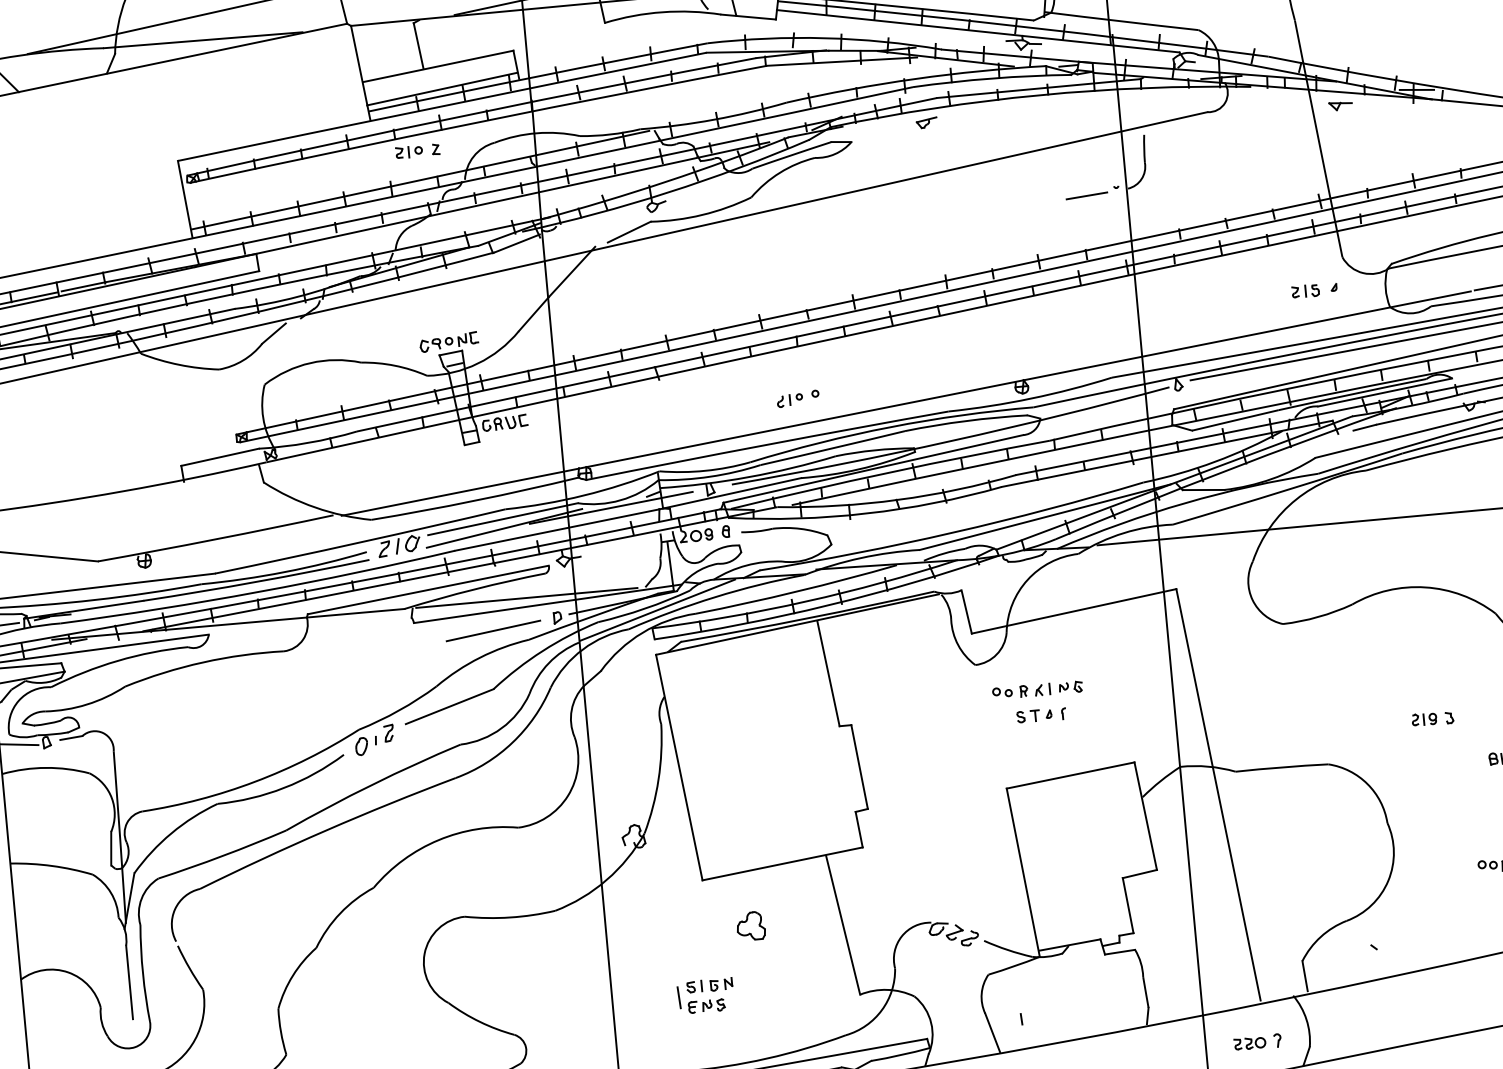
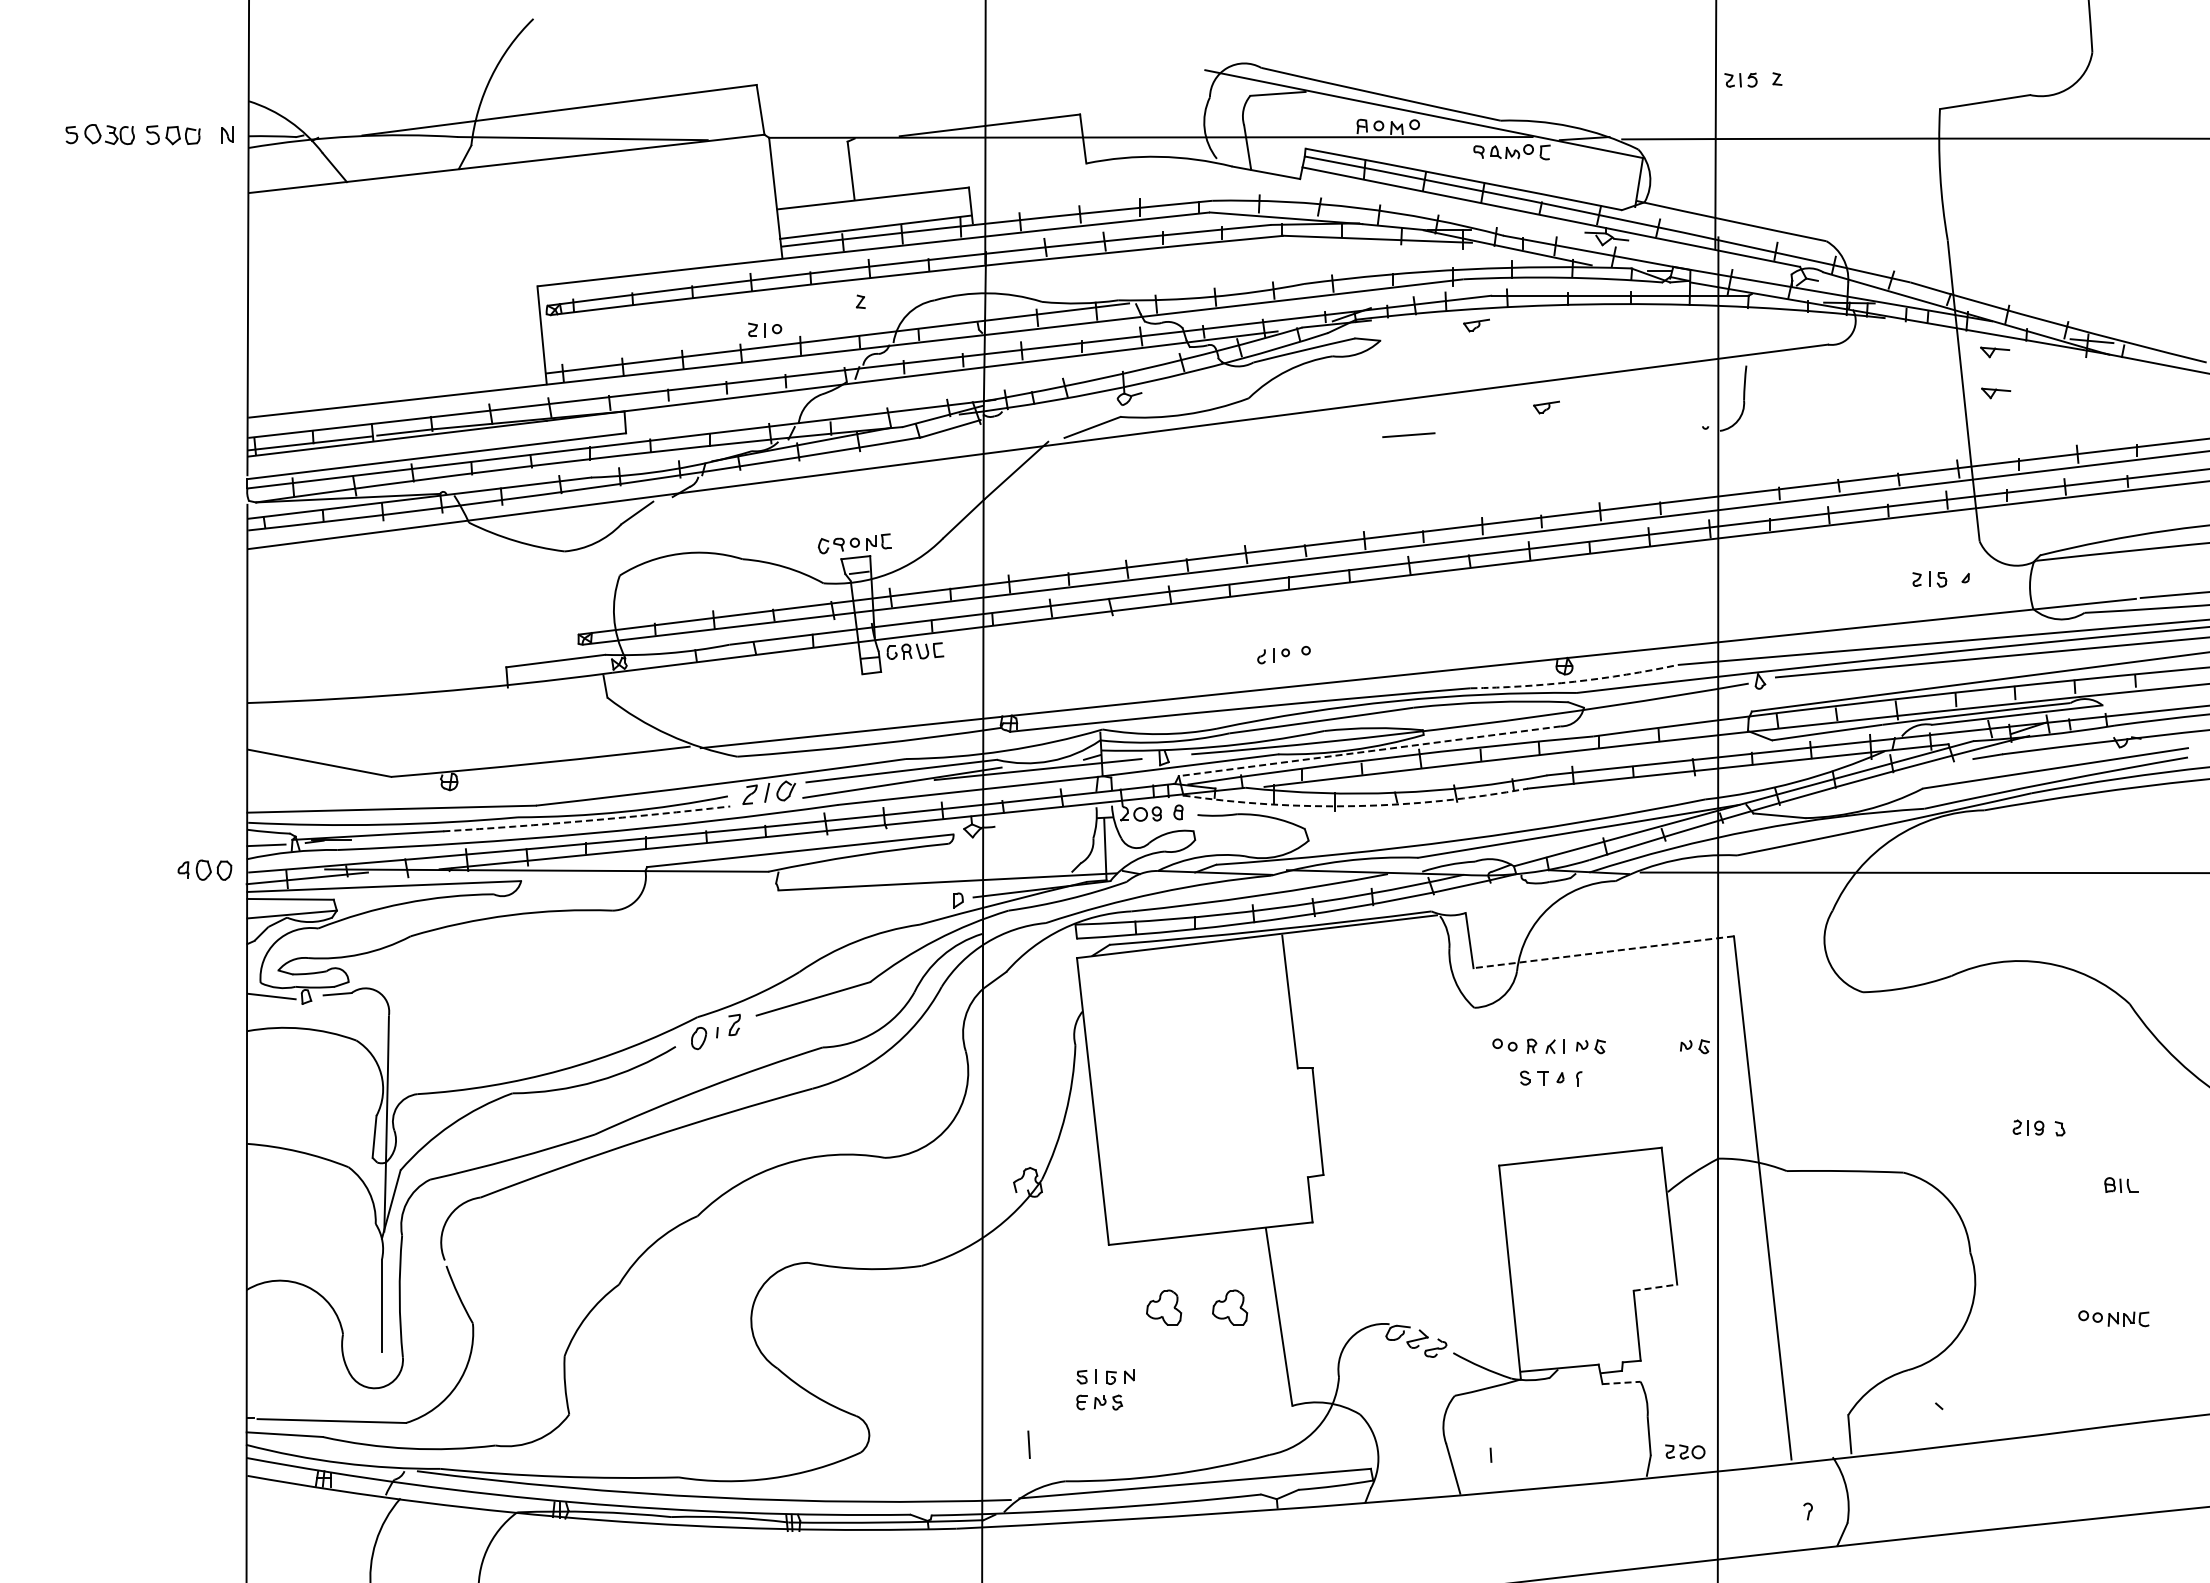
part: (1344, 138) -> (1996, 393), added
part: (409, 151) -> (765, 329), moved
part: (988, 182) -> (1546, 407), added
line: (1086, 195) -> (1408, 434), moved
arc: (1030, 398) -> (1574, 681), solid -> dashed
line: (873, 469) -> (1369, 751), solid -> dashed
arc: (866, 513) -> (1356, 806), solid -> dashed
arc: (256, 581) -> (586, 820), solid -> dashed
line: (526, 597) -> (922, 871), removed
line: (657, 610) -> (1084, 902), removed
line: (1073, 611) -> (1603, 952), solid -> dashed
line: (493, 631) -> (876, 909), removed
part: (1153, 679) -> (1694, 1046), added
line: (1139, 873) -> (1655, 1287), solid -> dashed
part: (803, 921) -> (1230, 1307), added
line: (1120, 951) -> (1622, 1382), solid -> dashed
line: (678, 997) -> (1028, 1444), moved
part: (1250, 1043) -> (1685, 1451), moved

